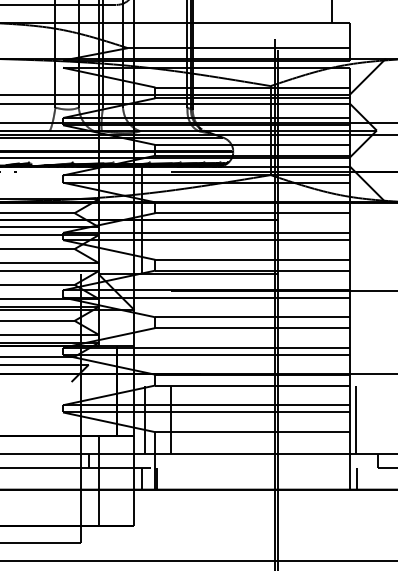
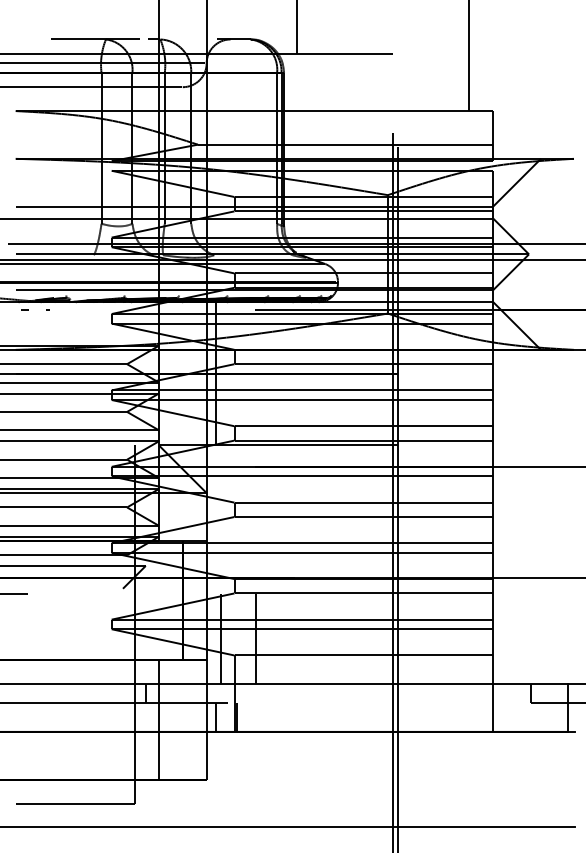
line: (356, 419) -> (501, 638), removed
line: (356, 478) -> (502, 717), removed

